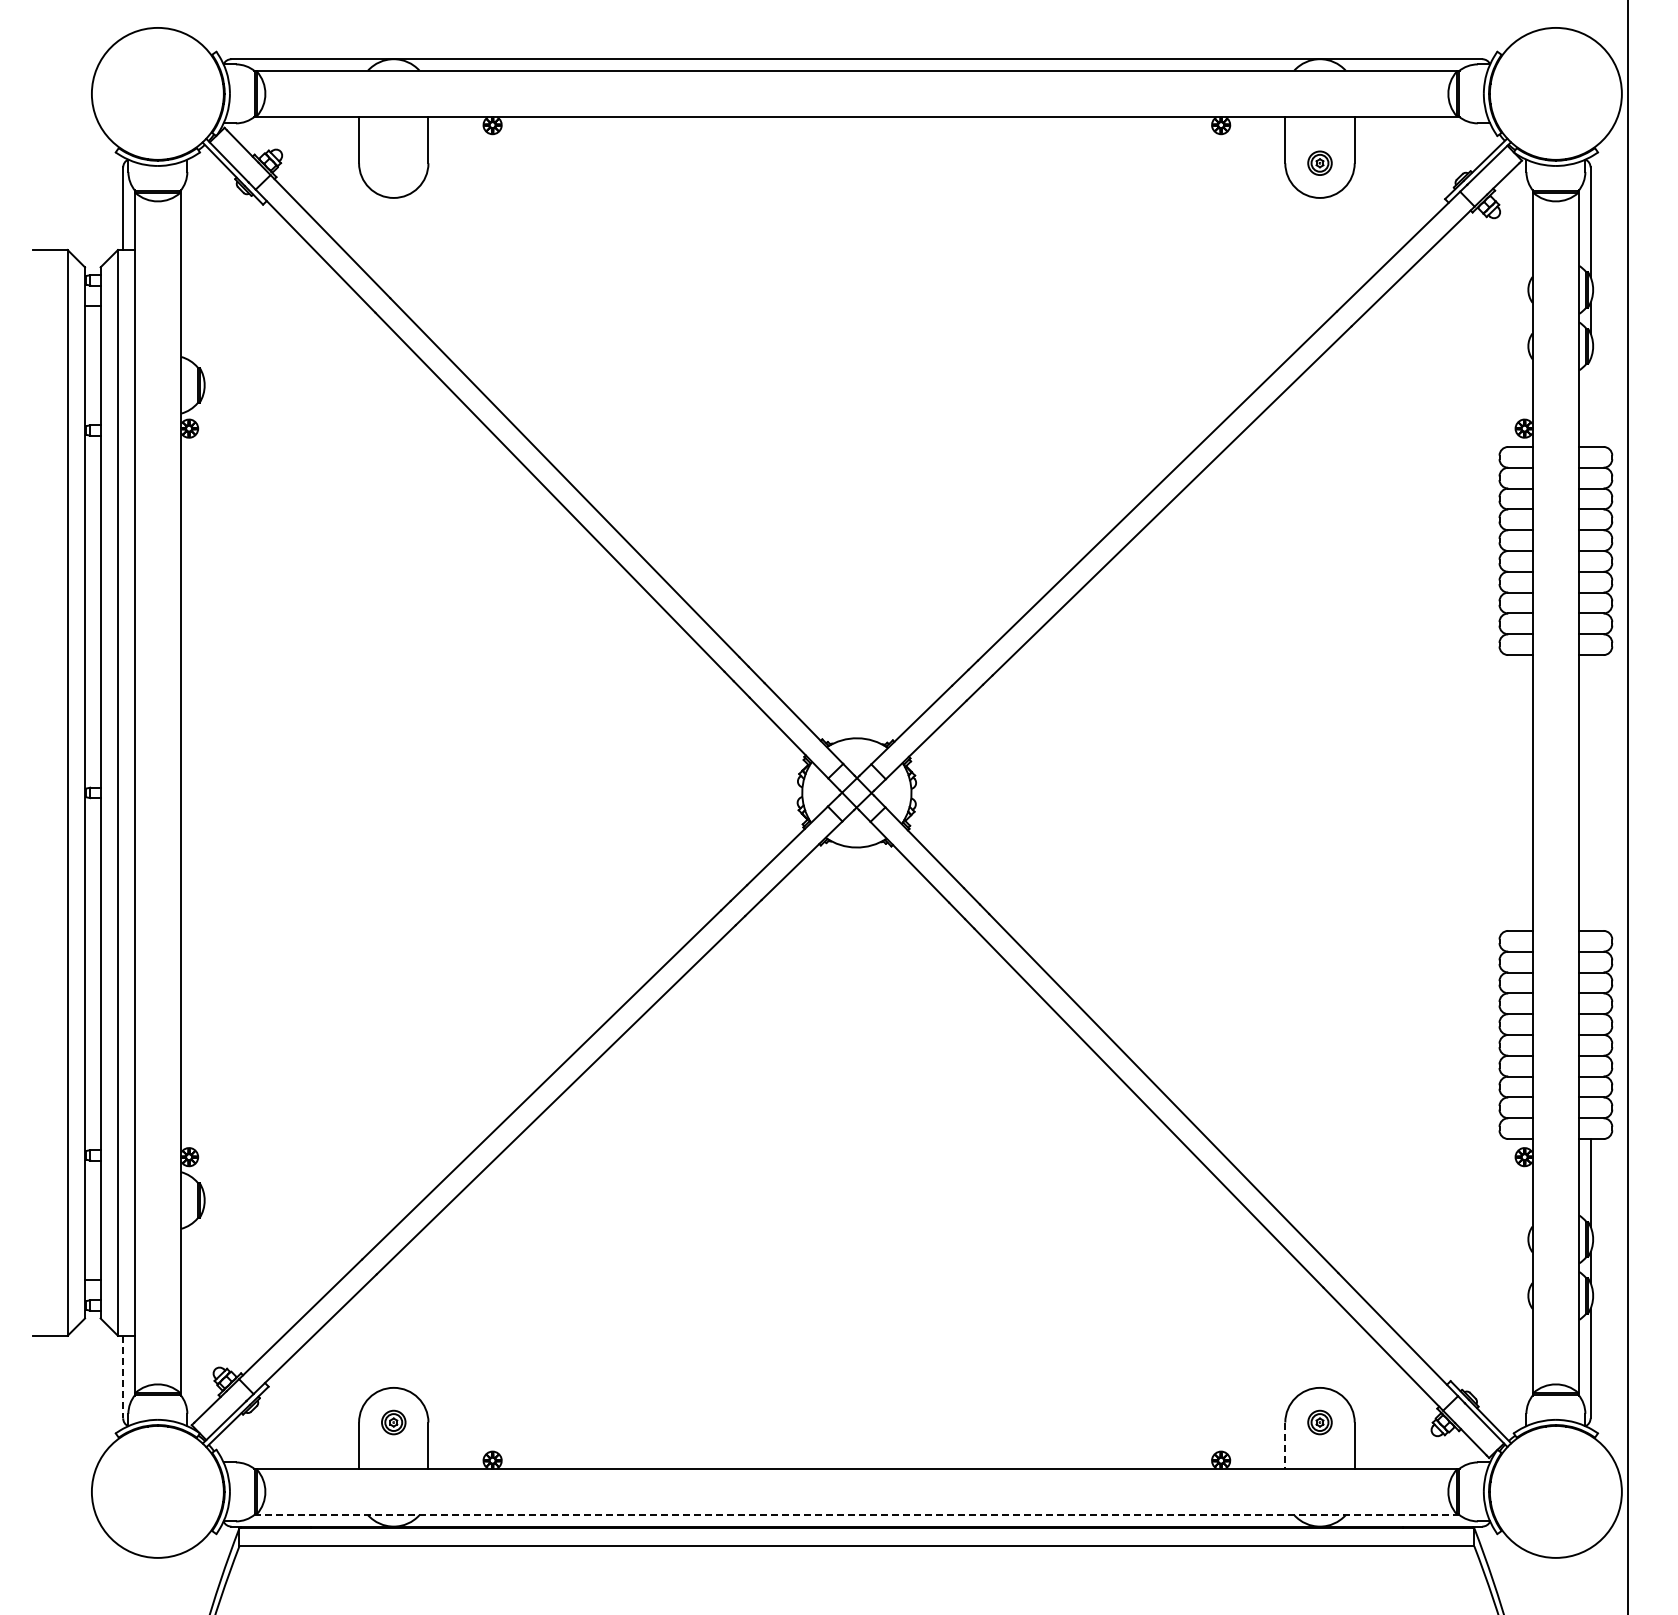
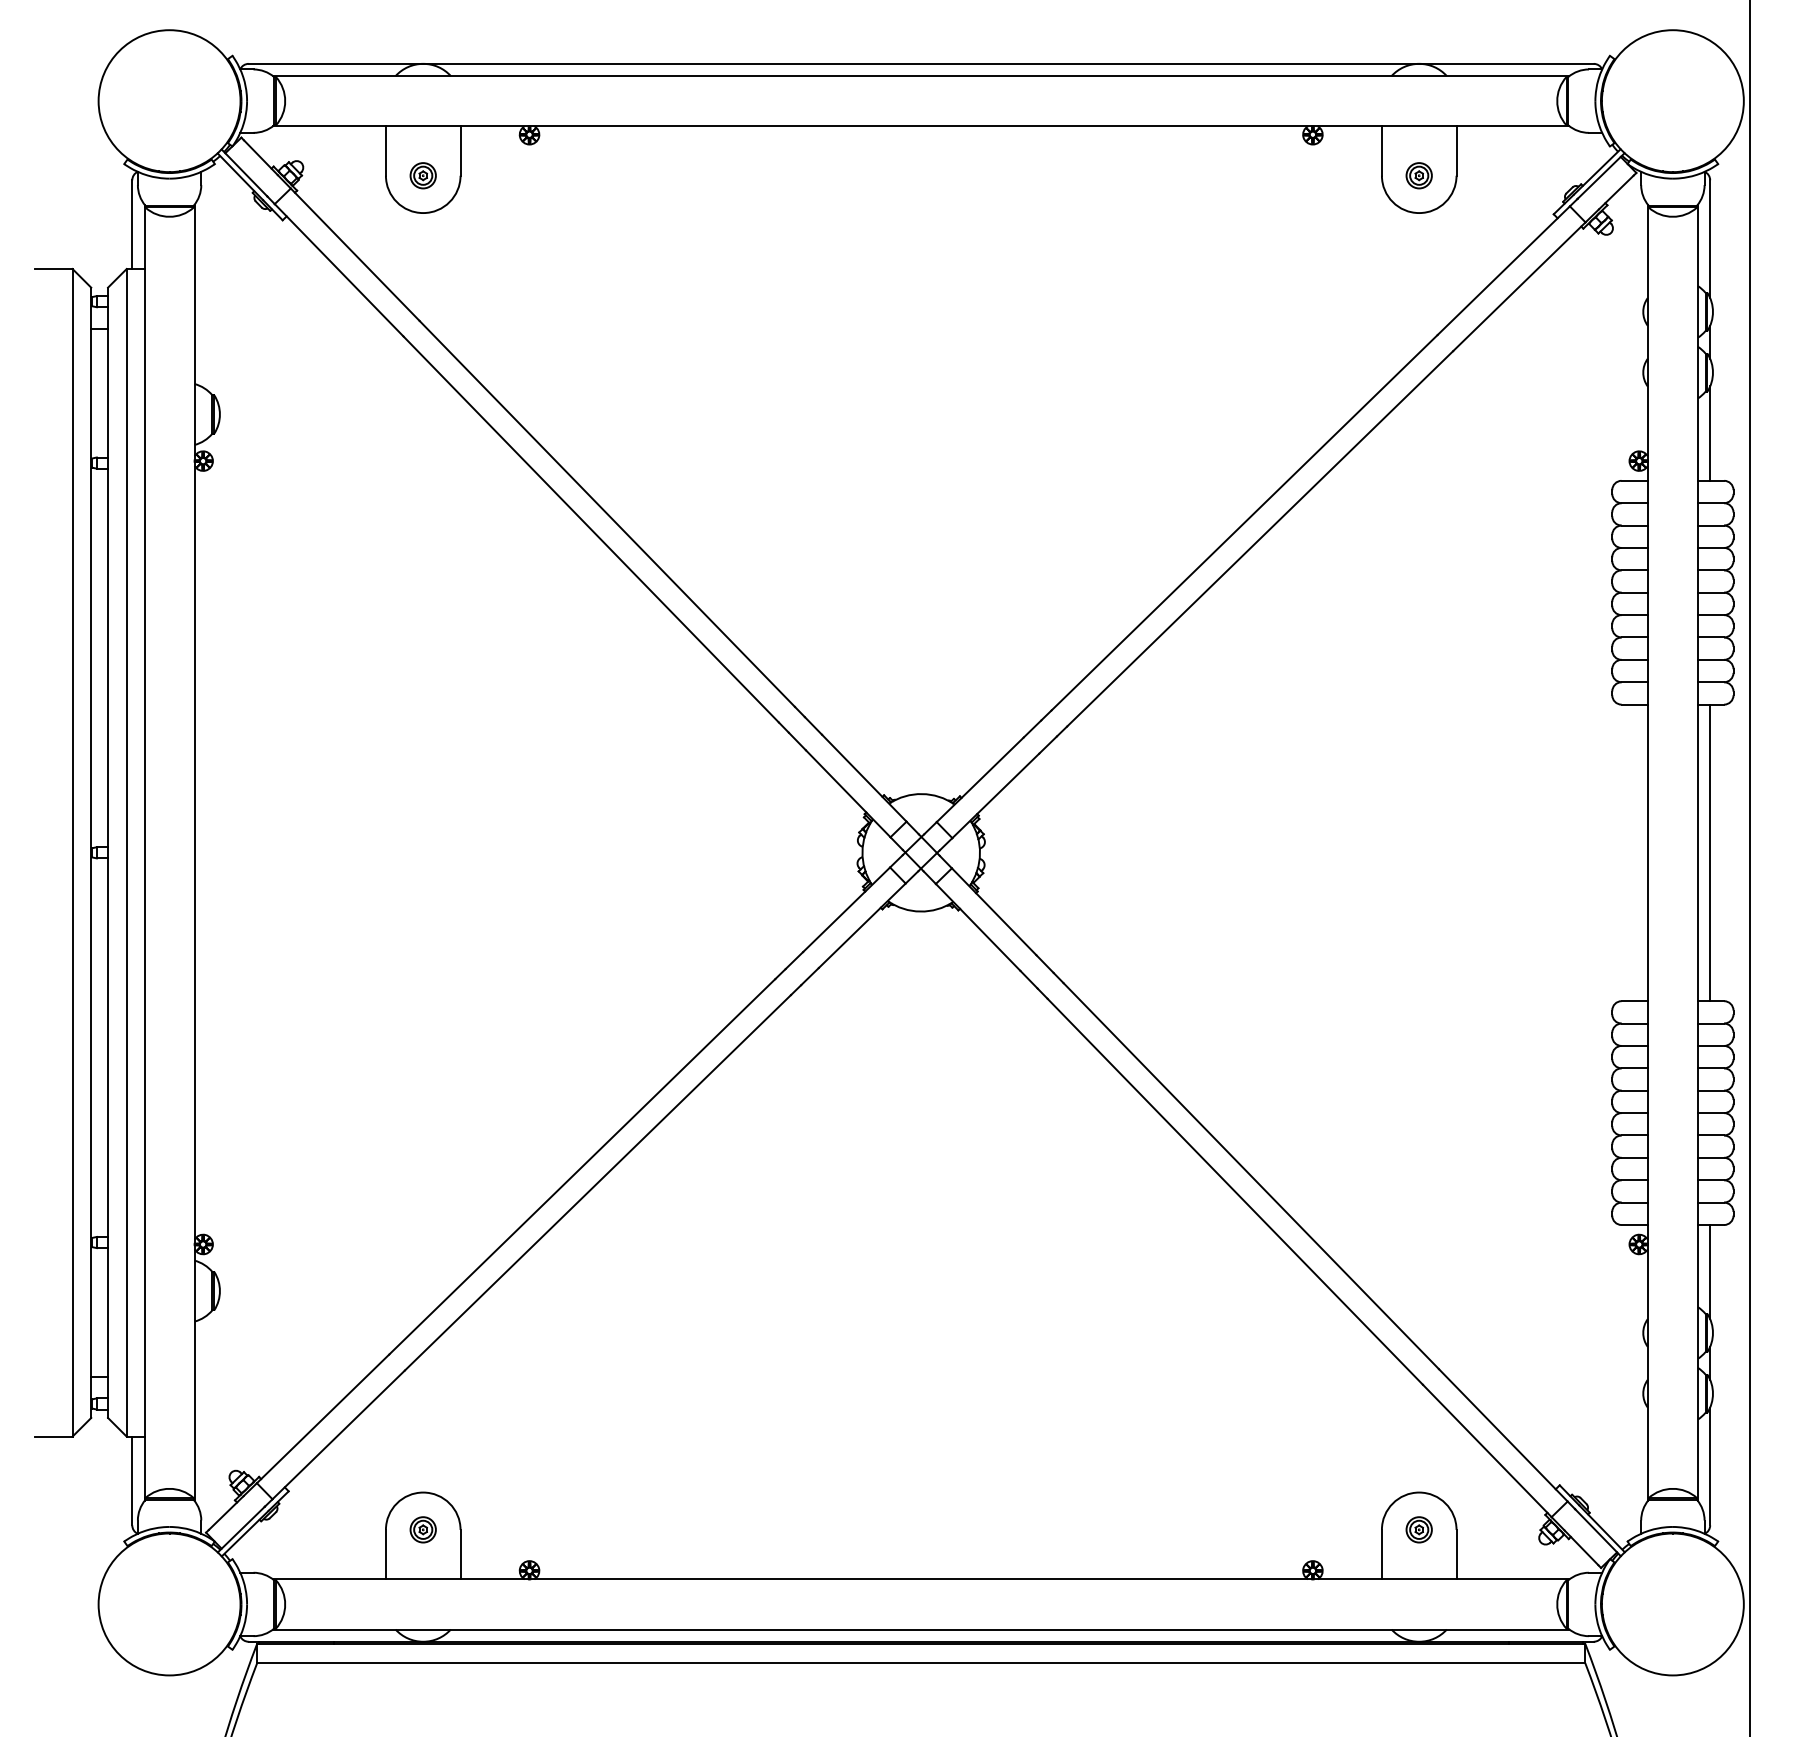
part: (393, 162) -> (422, 174), added
line: (1590, 402) -> (1710, 433), added
line: (1590, 792) -> (1710, 852), added
line: (123, 1377) -> (132, 1481), dashed -> solid
line: (1285, 1446) -> (1382, 1555), dashed -> solid
line: (856, 1515) -> (920, 1629), dashed -> solid

